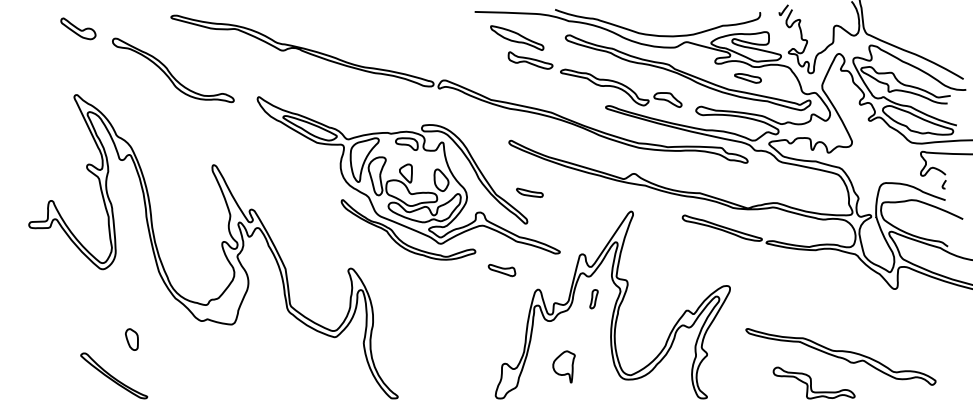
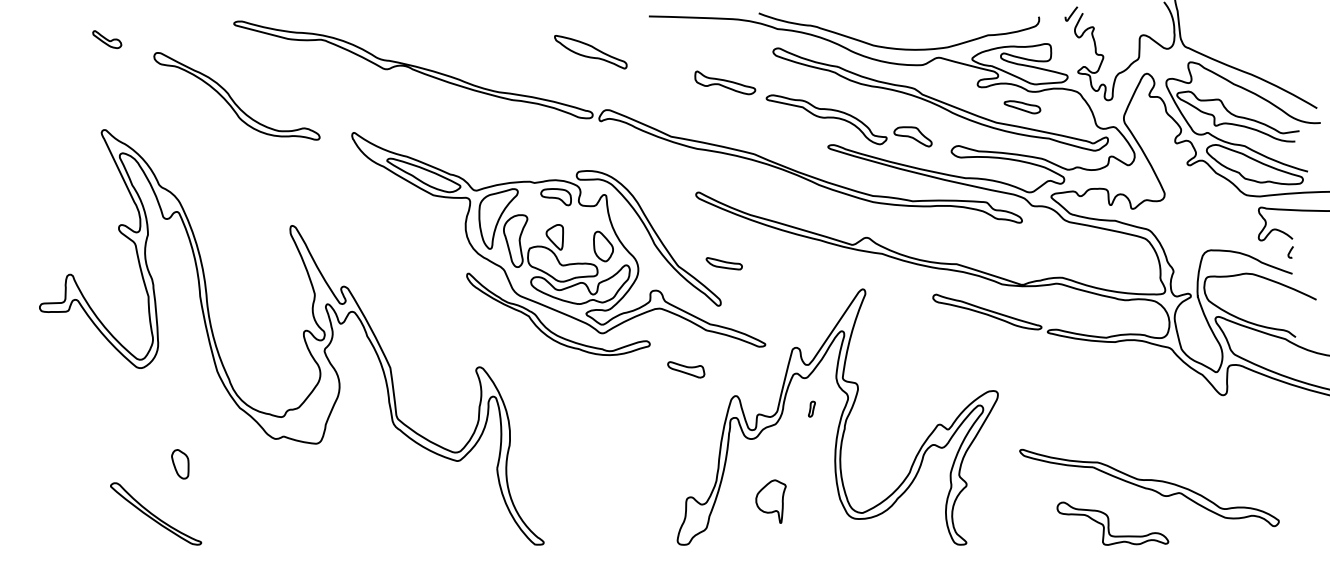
part: (78, 28) -> (107, 39), size x0.6
part: (517, 37) -> (591, 51), moved
part: (593, 299) -> (811, 409), size x0.6

